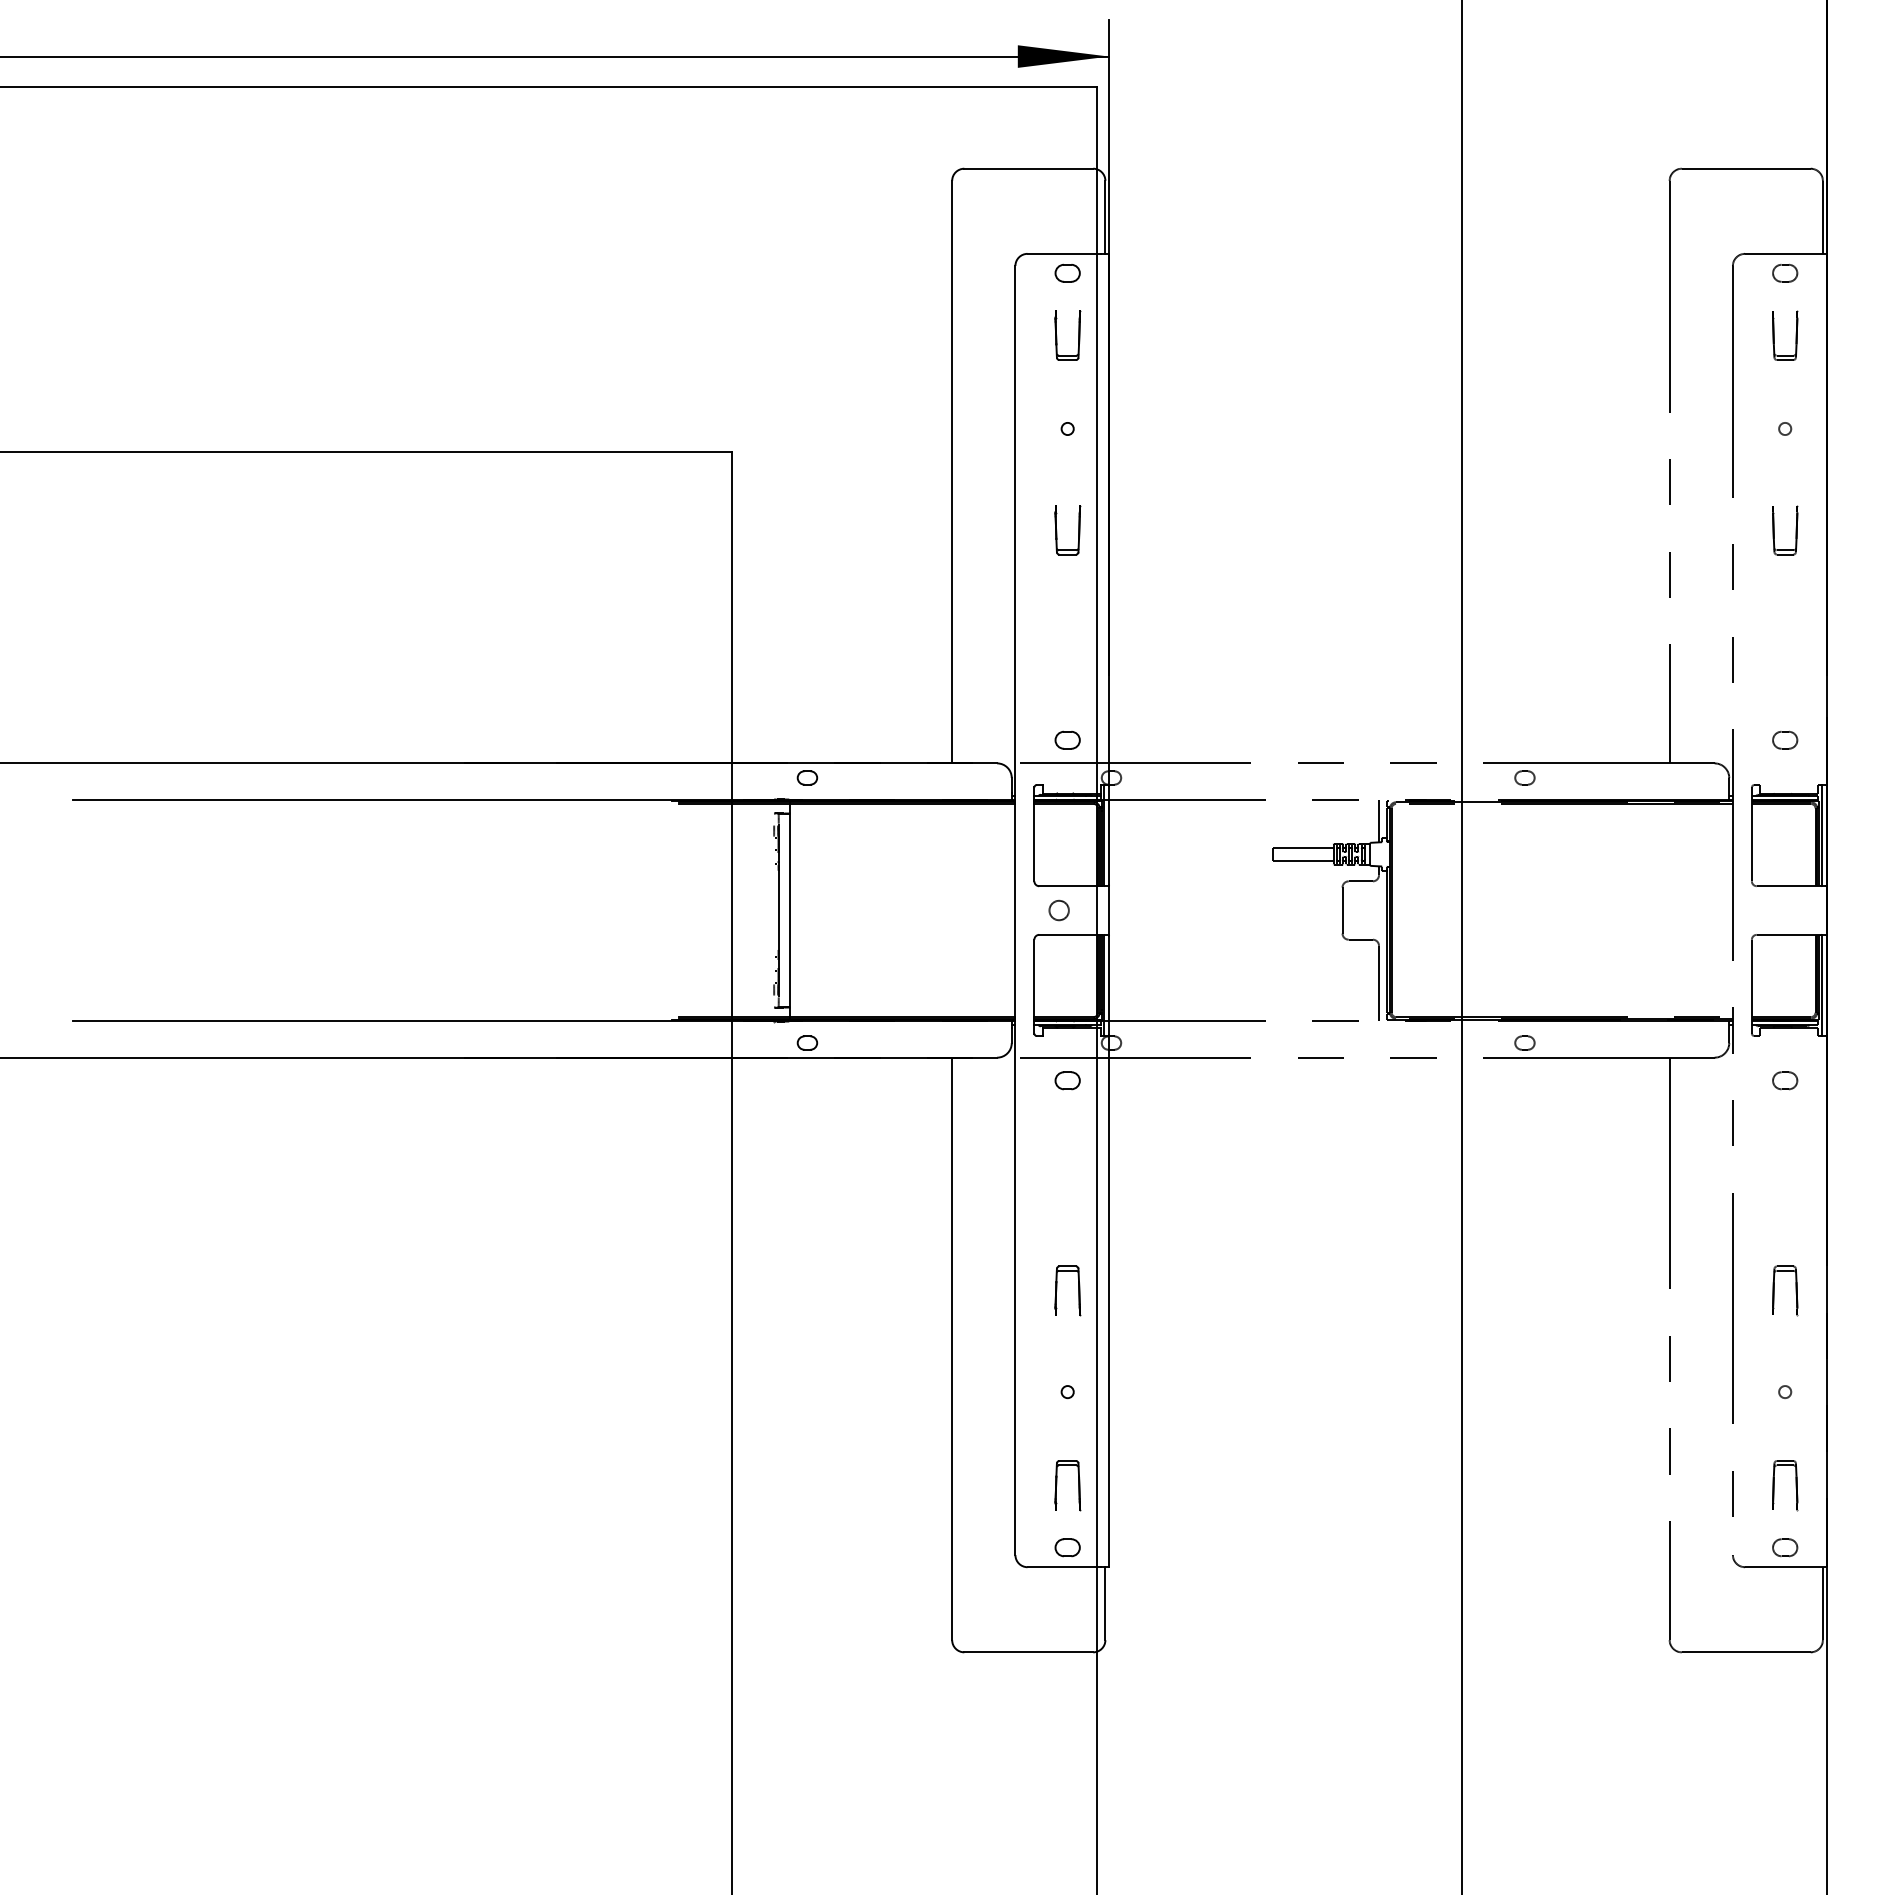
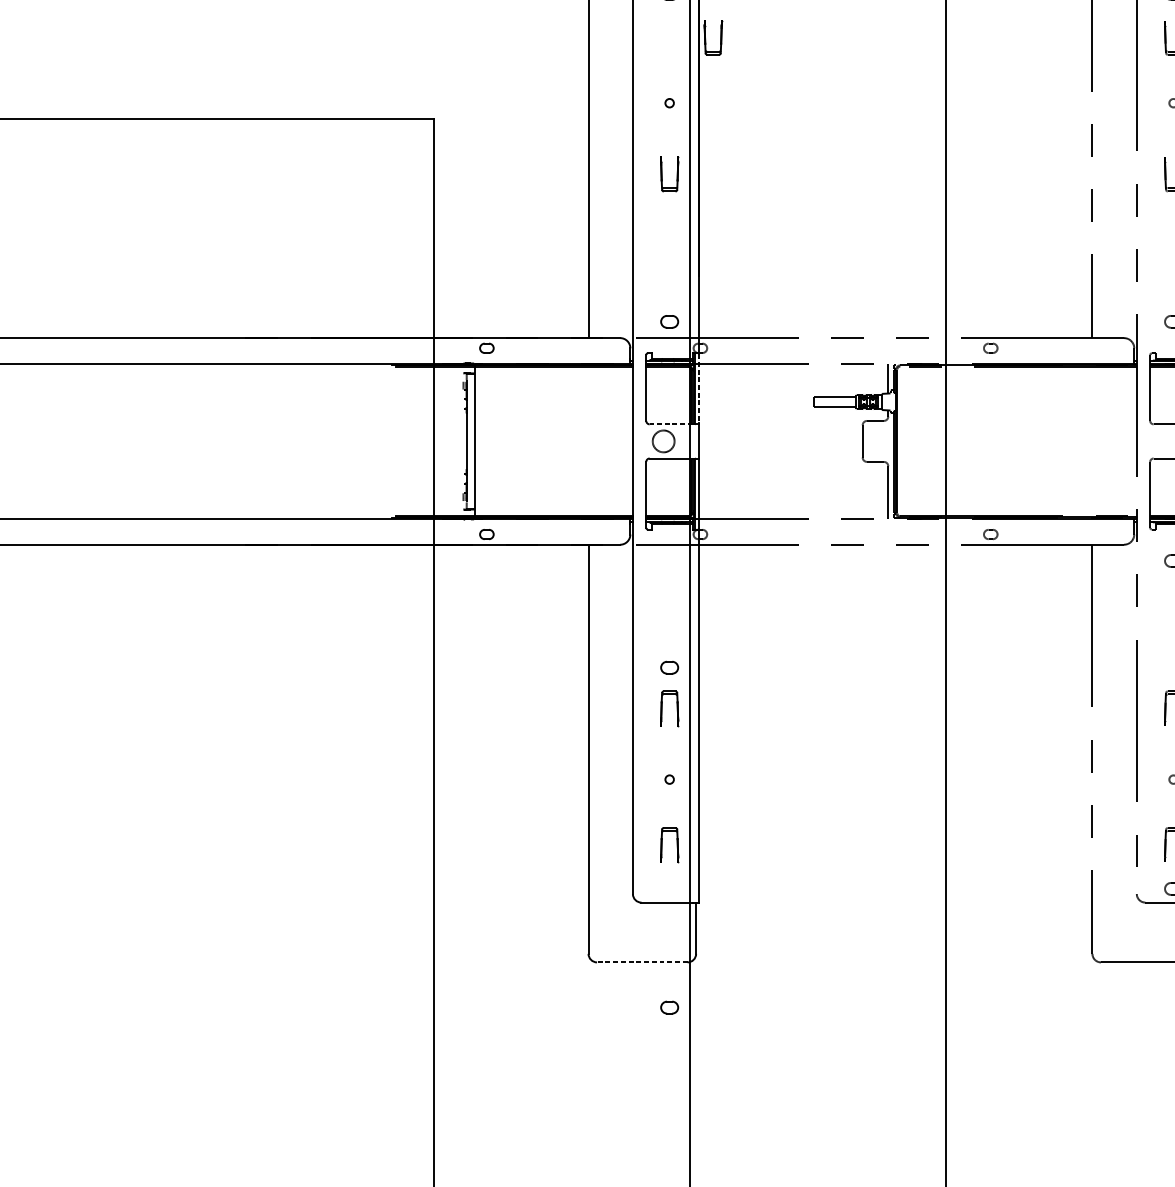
part: (1057, 335) -> (706, 37), moved
line: (1109, 836) -> (699, 389), solid -> dashed
line: (1069, 886) -> (670, 424), solid -> dashed
circle: (1058, 910) -> (663, 441), size x1.6
part: (1067, 1080) -> (669, 667), moved
part: (1067, 1547) -> (669, 1007), moved
line: (1028, 1652) -> (642, 962), solid -> dashed

